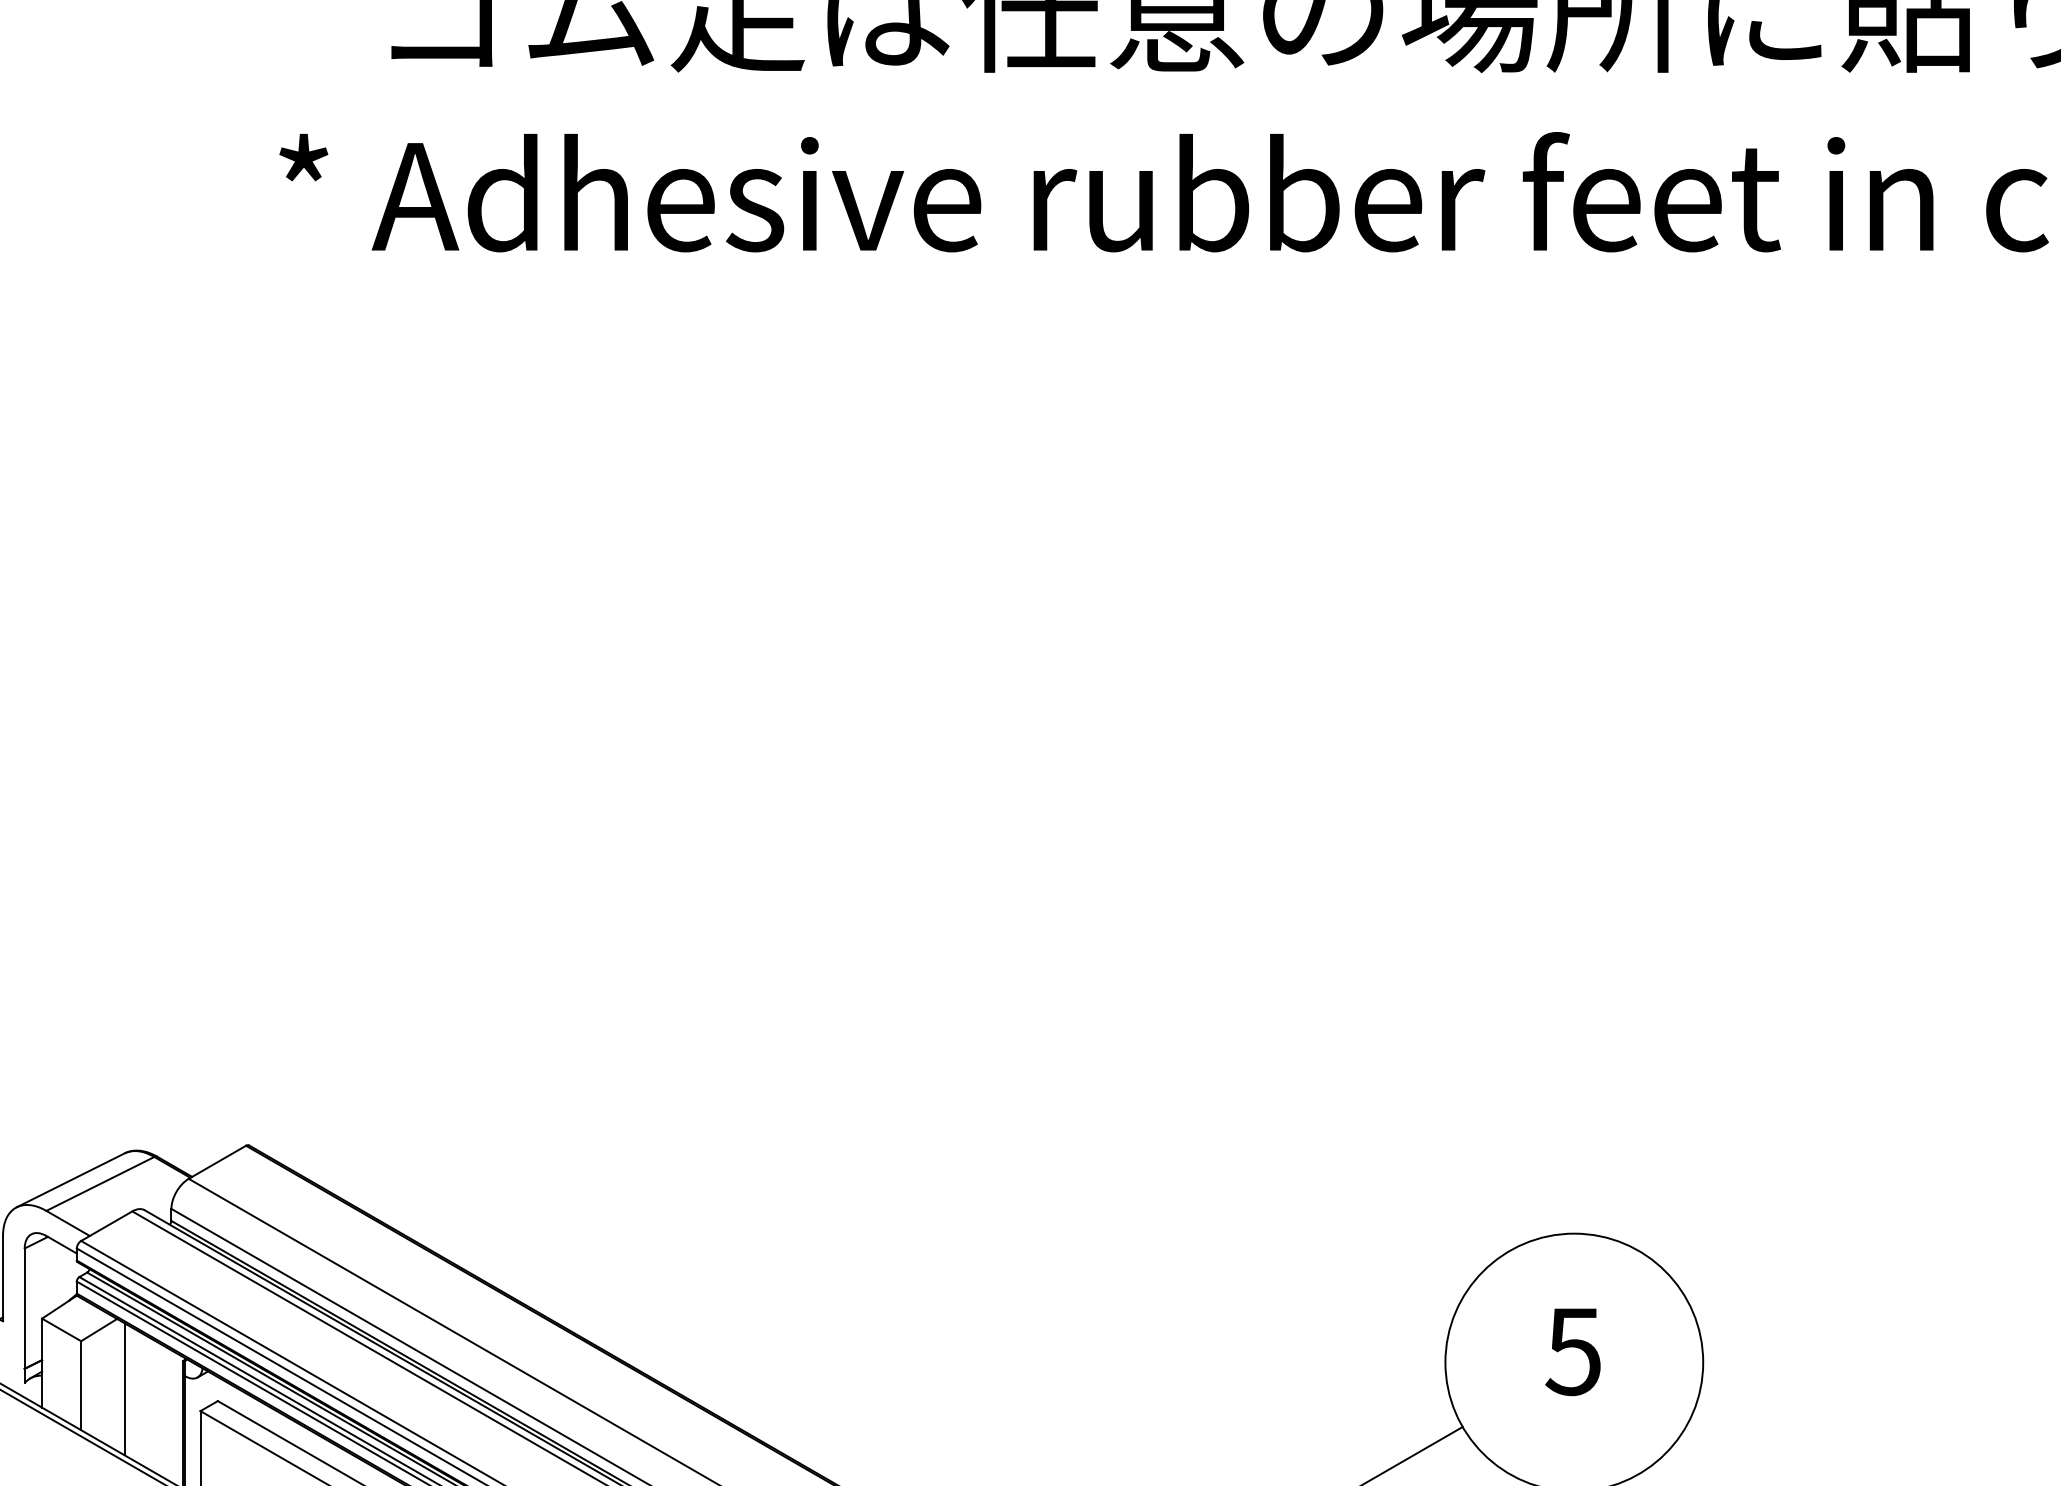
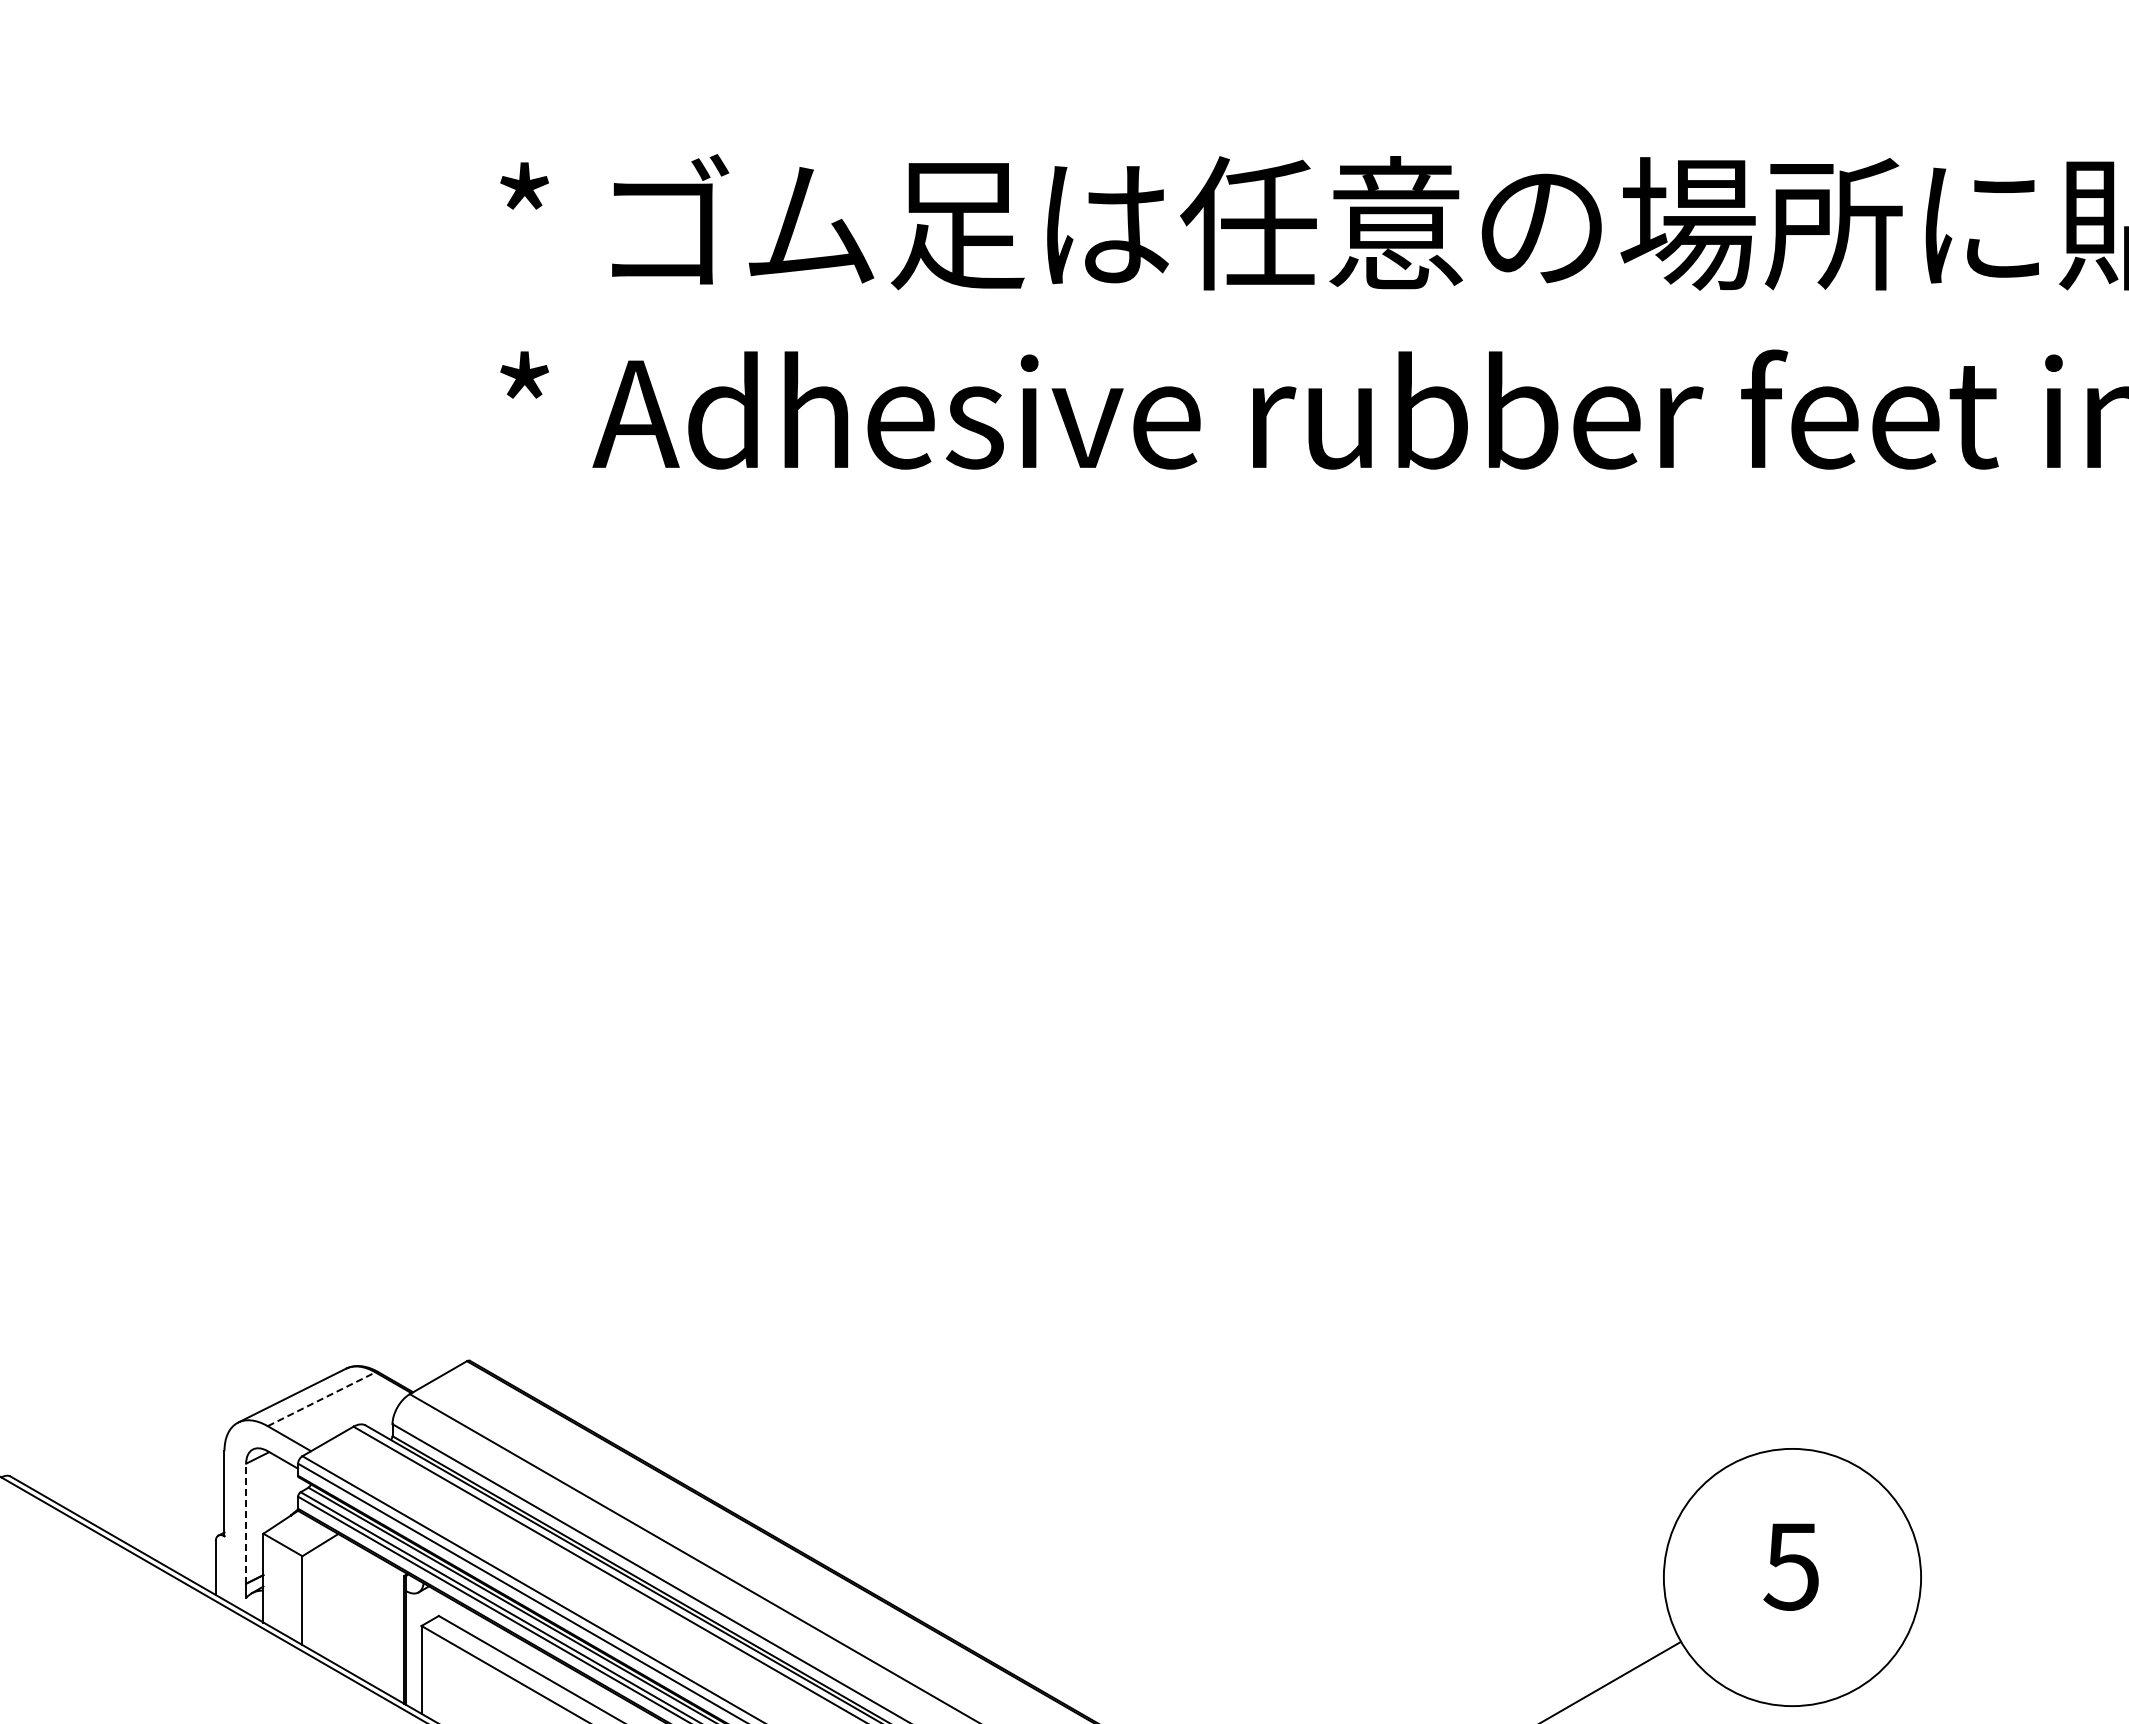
line: (101, 1184) -> (322, 1399), solid -> dashed
line: (25, 1308) -> (246, 1523), solid -> dashed
line: (124, 1389) -> (345, 1604), removed

